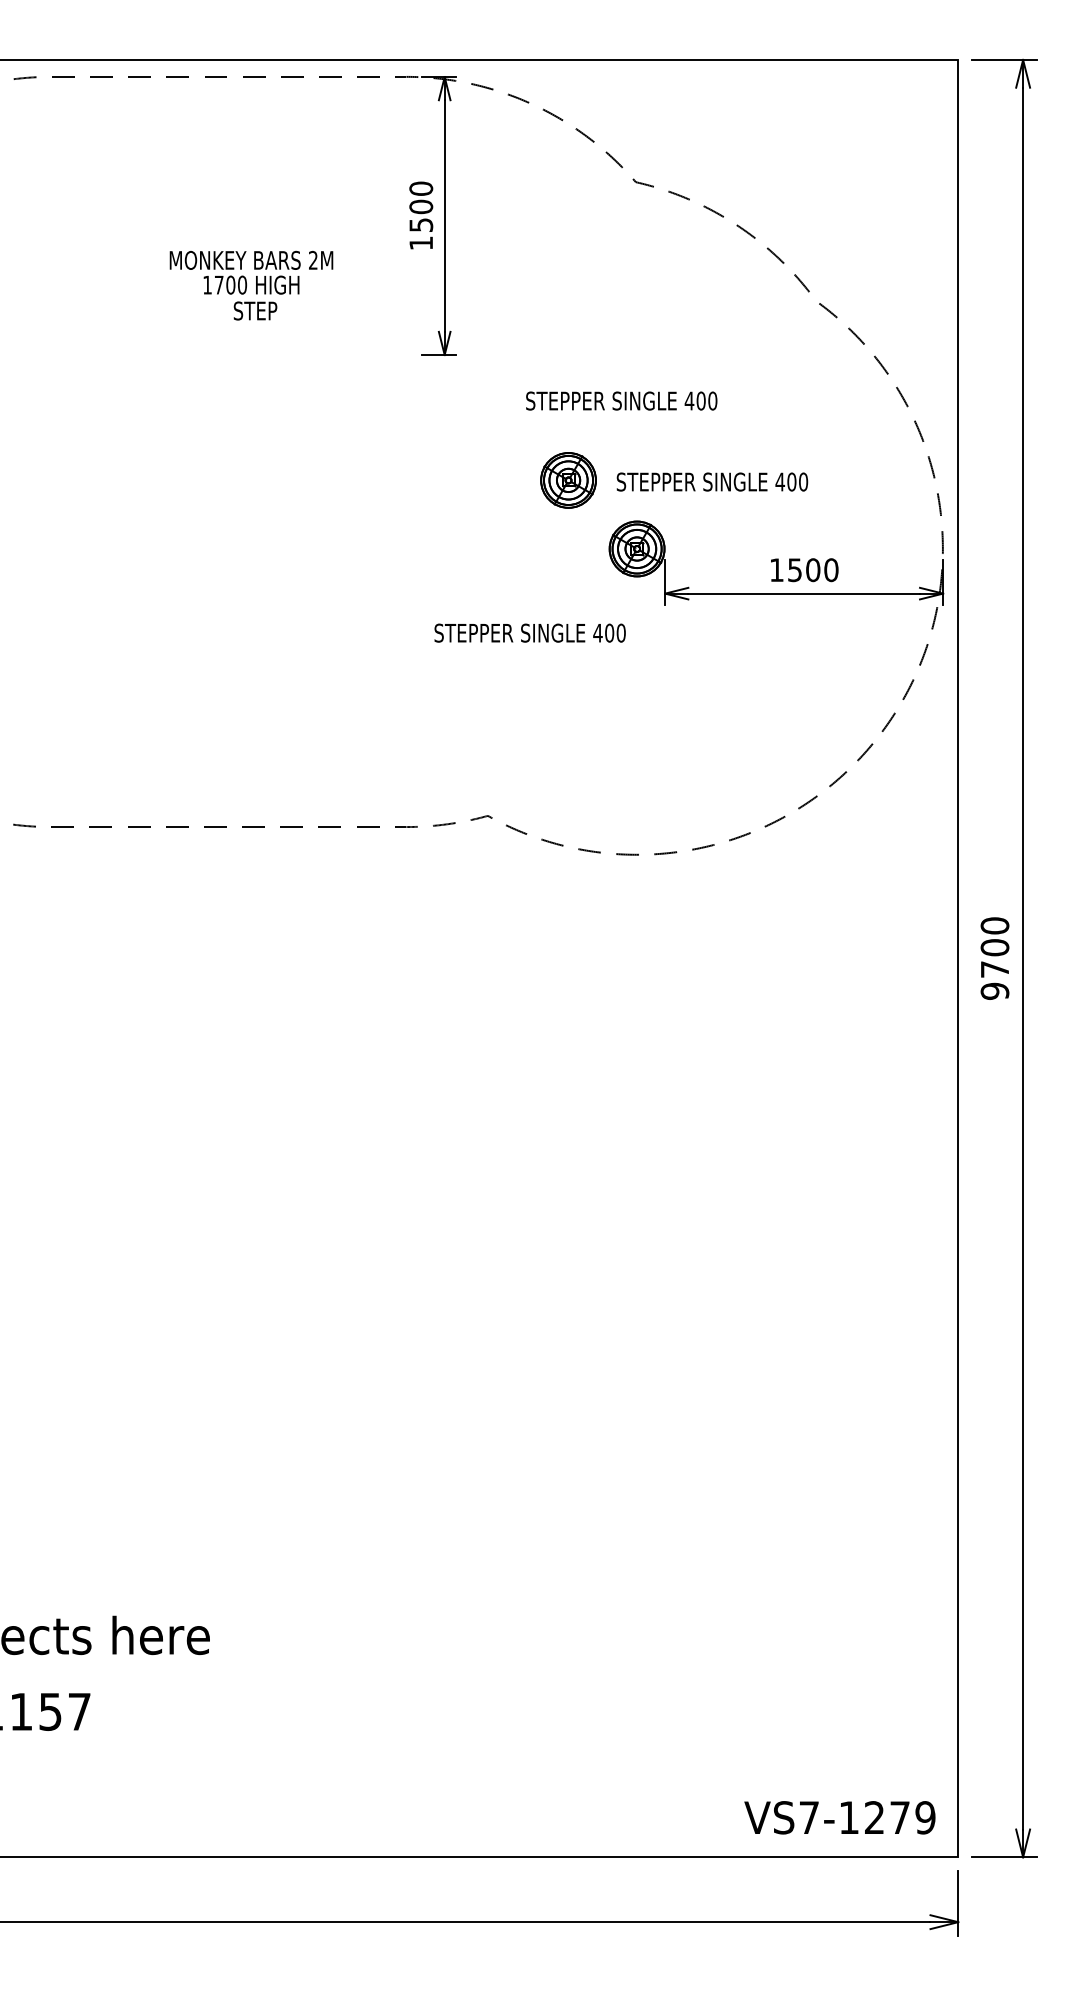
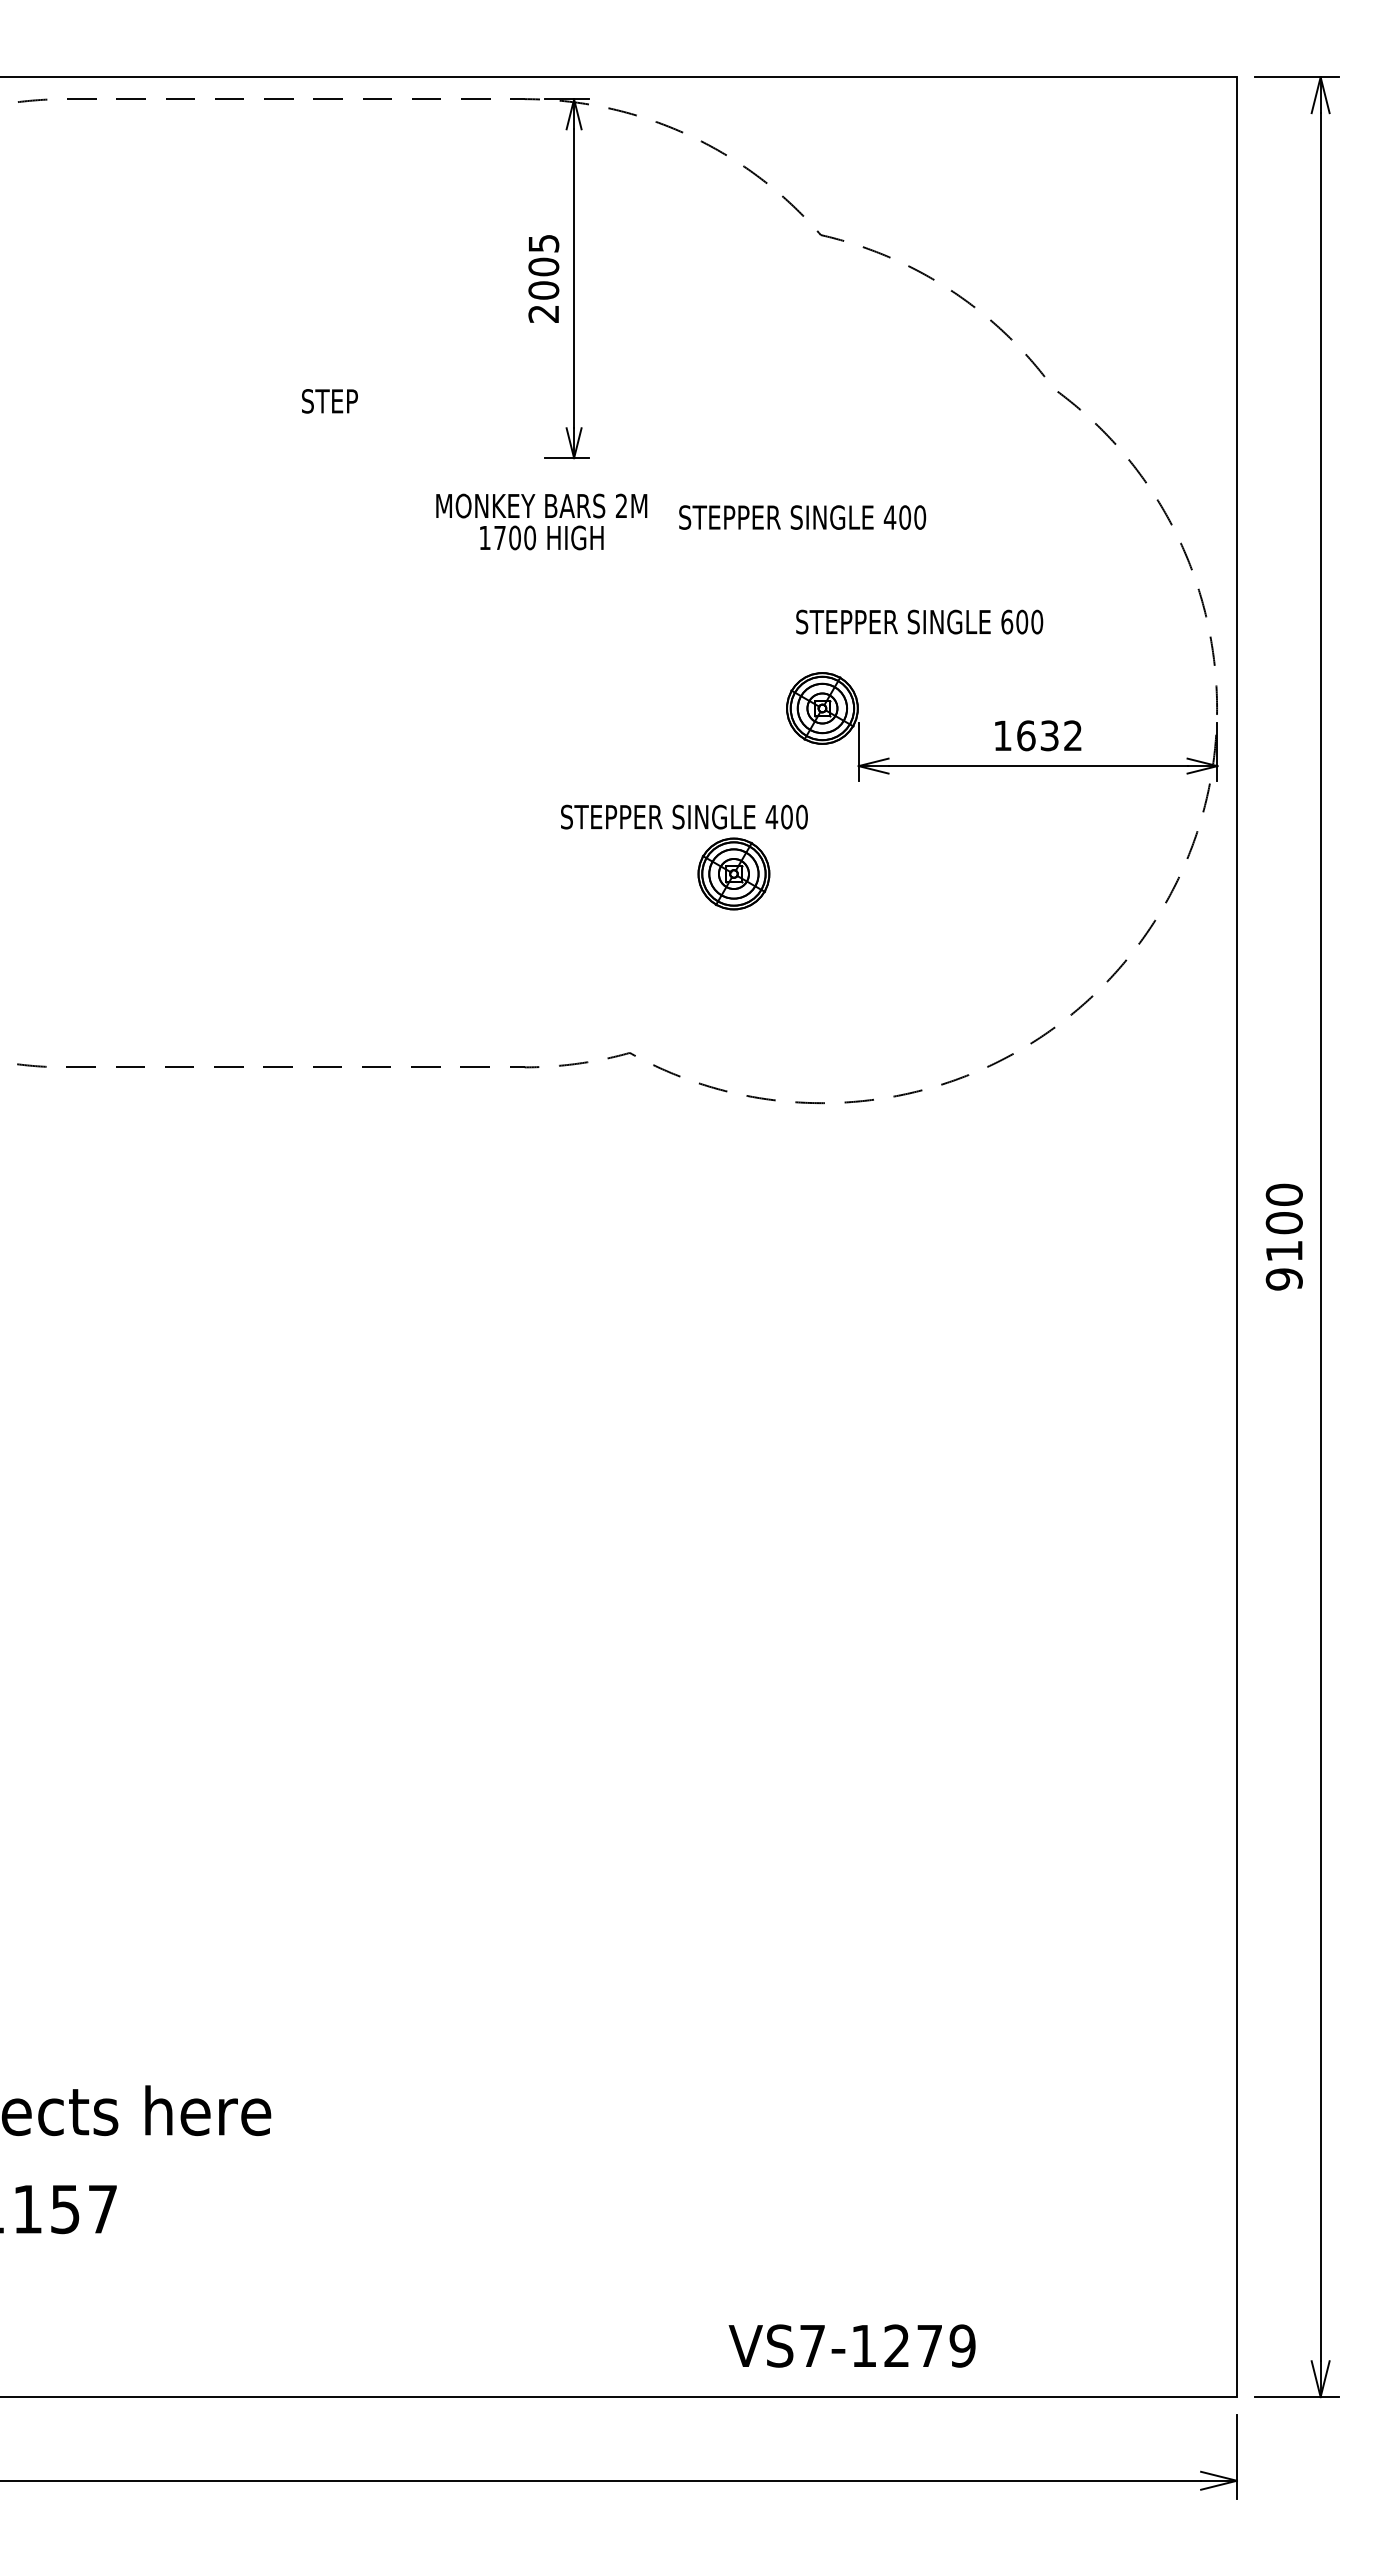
text: (420, 215) -> (543, 278), 1500 -> 2005
text: (251, 272) -> (541, 521), moved
part: (568, 480) -> (733, 873), moved
text: (779, 481) -> (1006, 621), 400 -> 600
text: (813, 569) -> (1049, 735), 1500 -> 1632
text: (995, 969) -> (1284, 1251), 9700 -> 9100
text: (839, 1817) -> (851, 2345), moved

